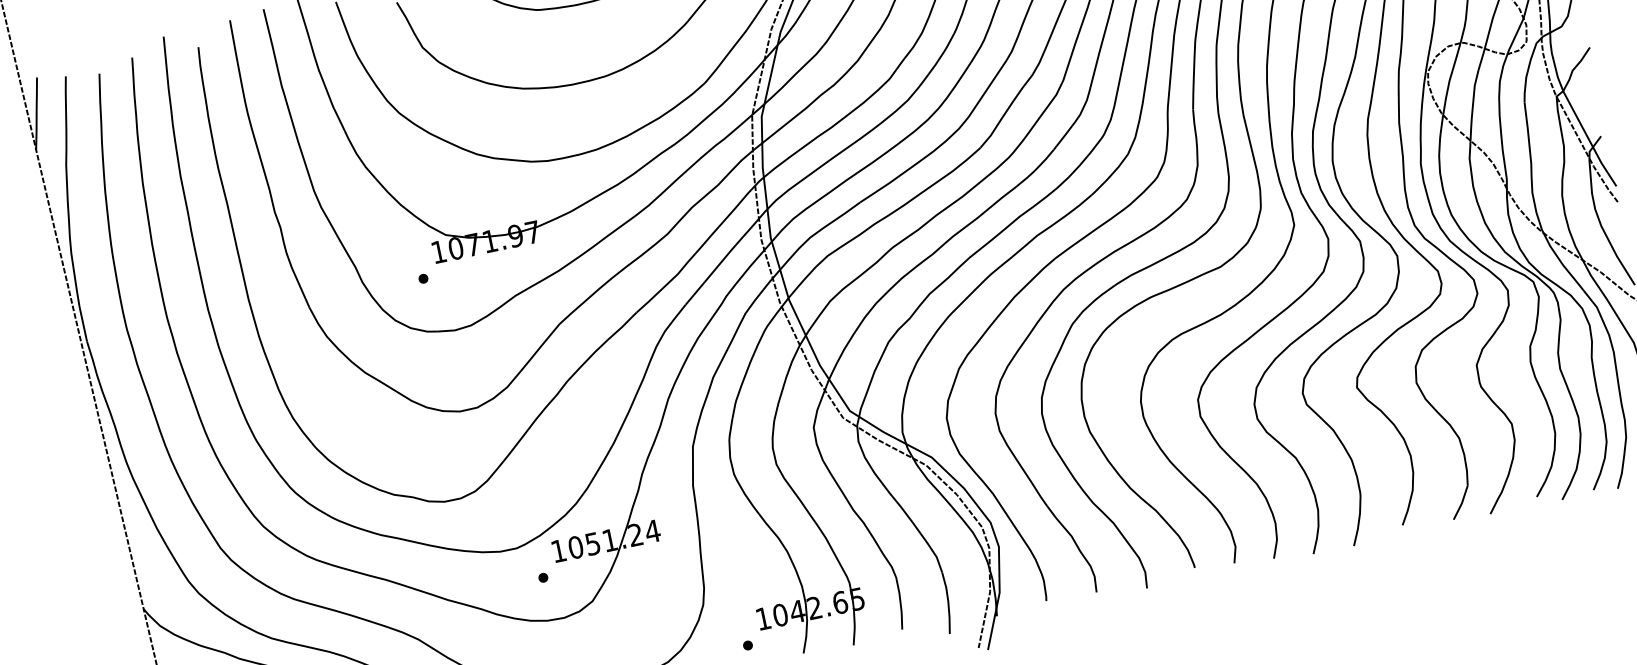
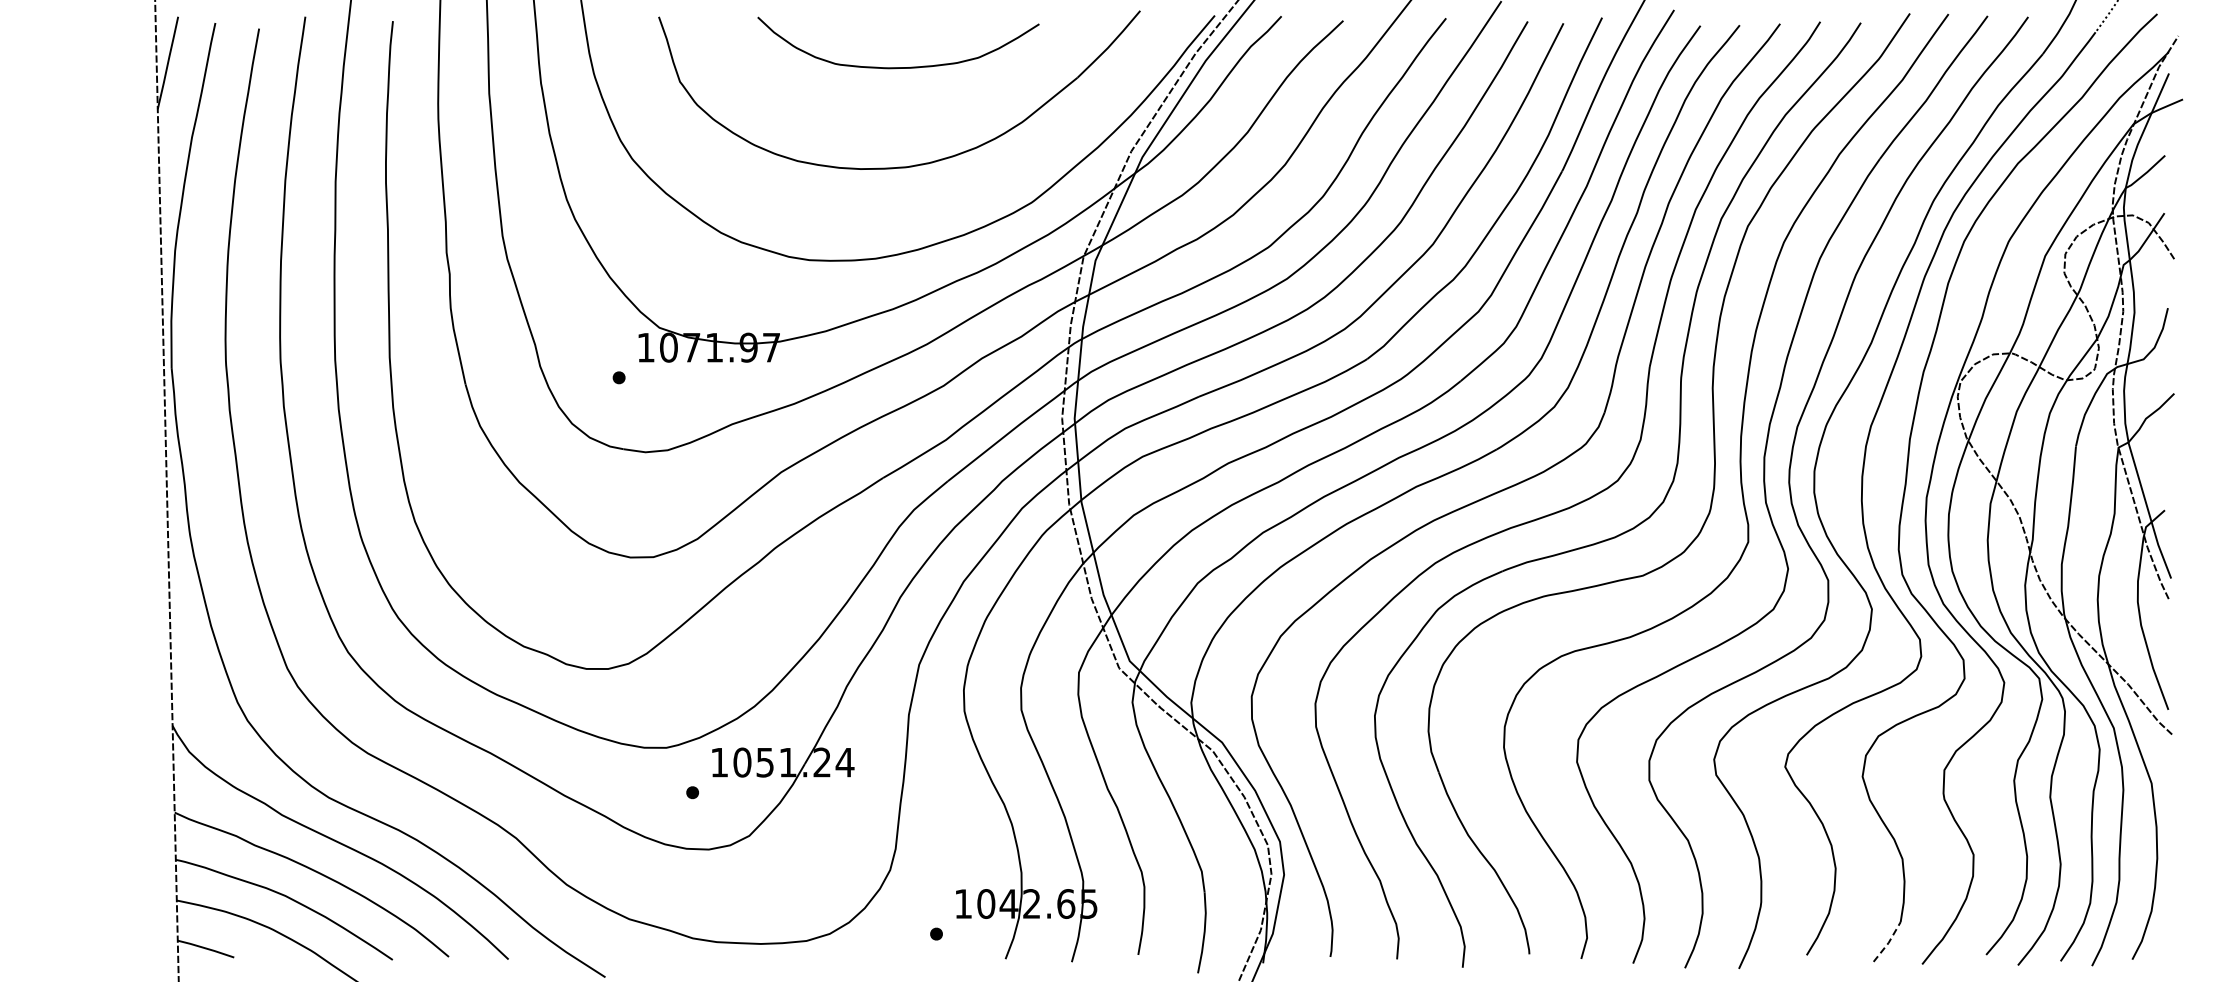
line: (1461, 503) -> (1888, 943), solid -> dashed

